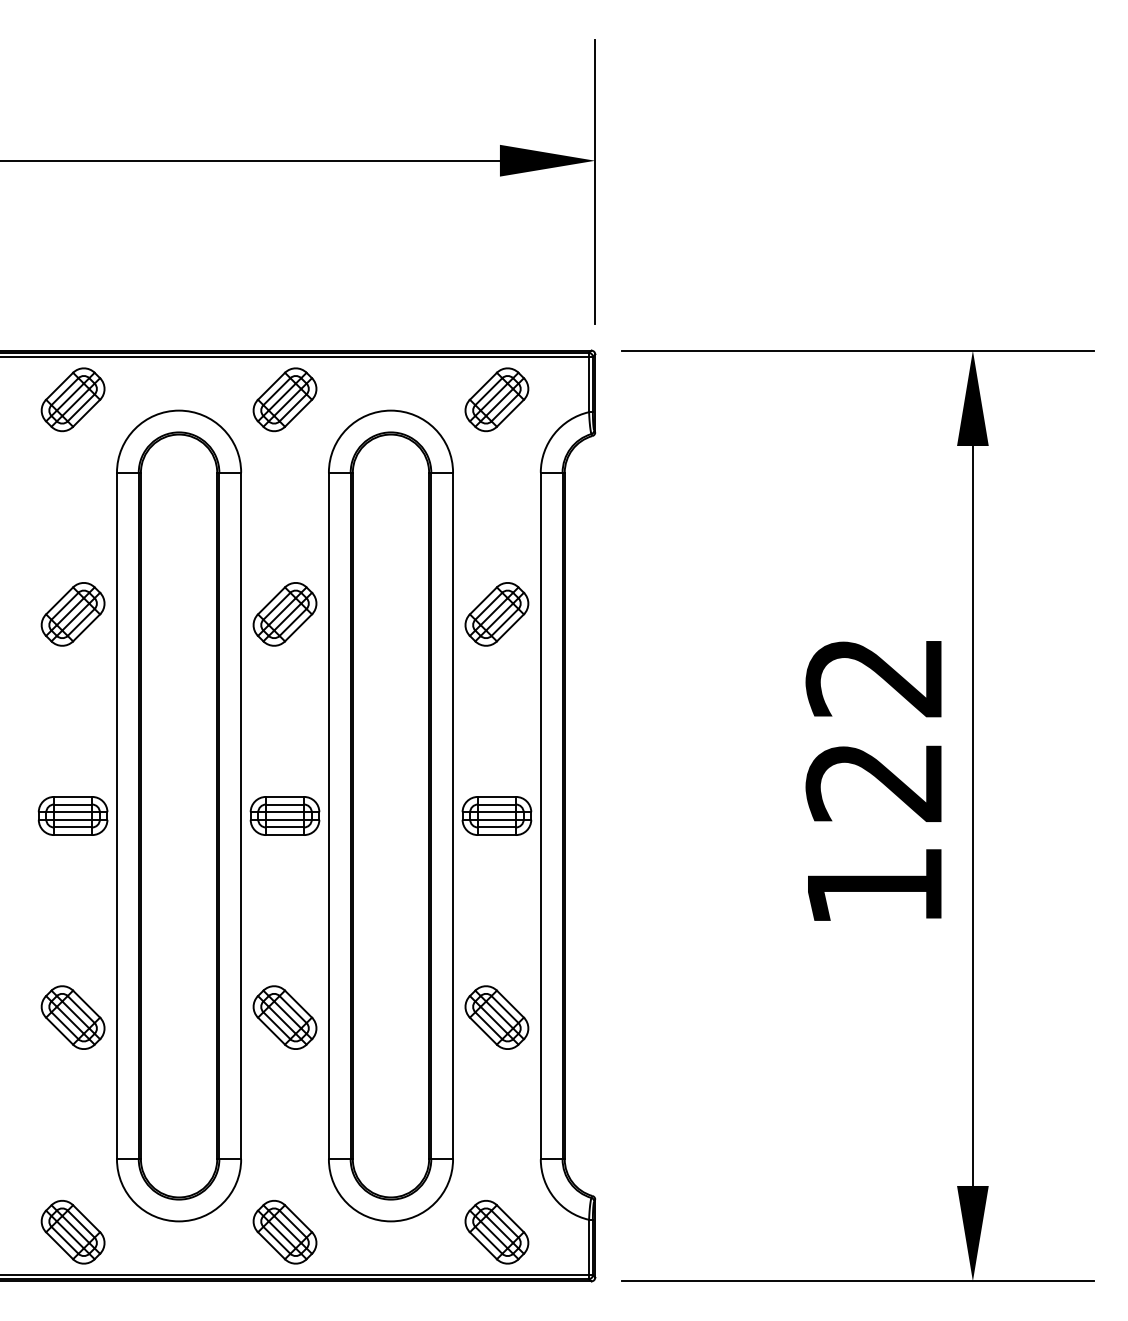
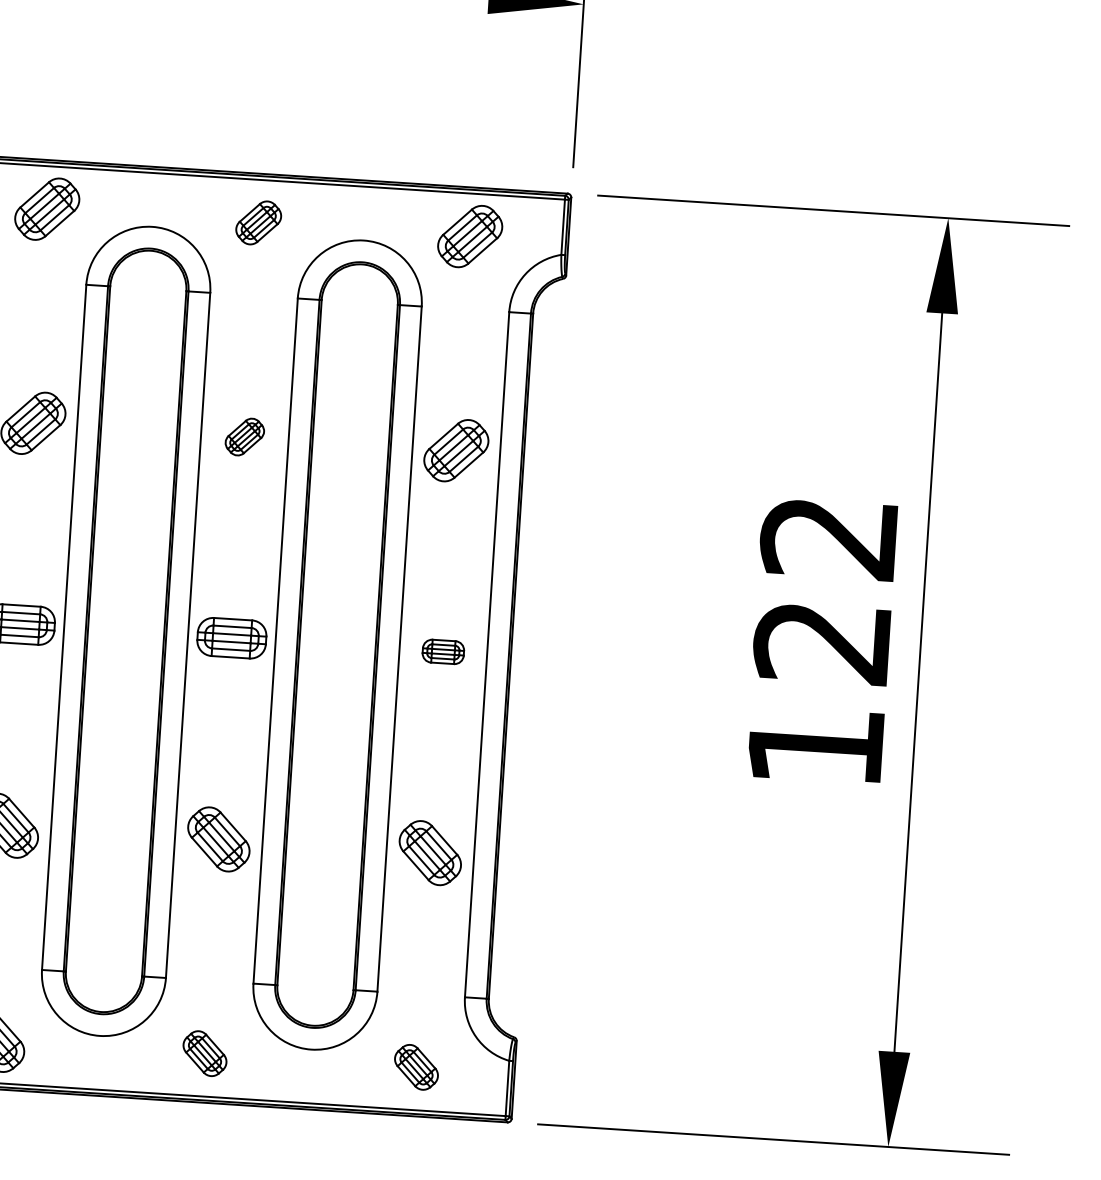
part: (284, 399) -> (258, 222), size x0.7
part: (284, 614) -> (244, 437), size x0.6
part: (496, 815) -> (442, 651), size x0.6
part: (284, 1232) -> (204, 1053), size x0.7
part: (496, 1232) -> (416, 1067), size x0.7

